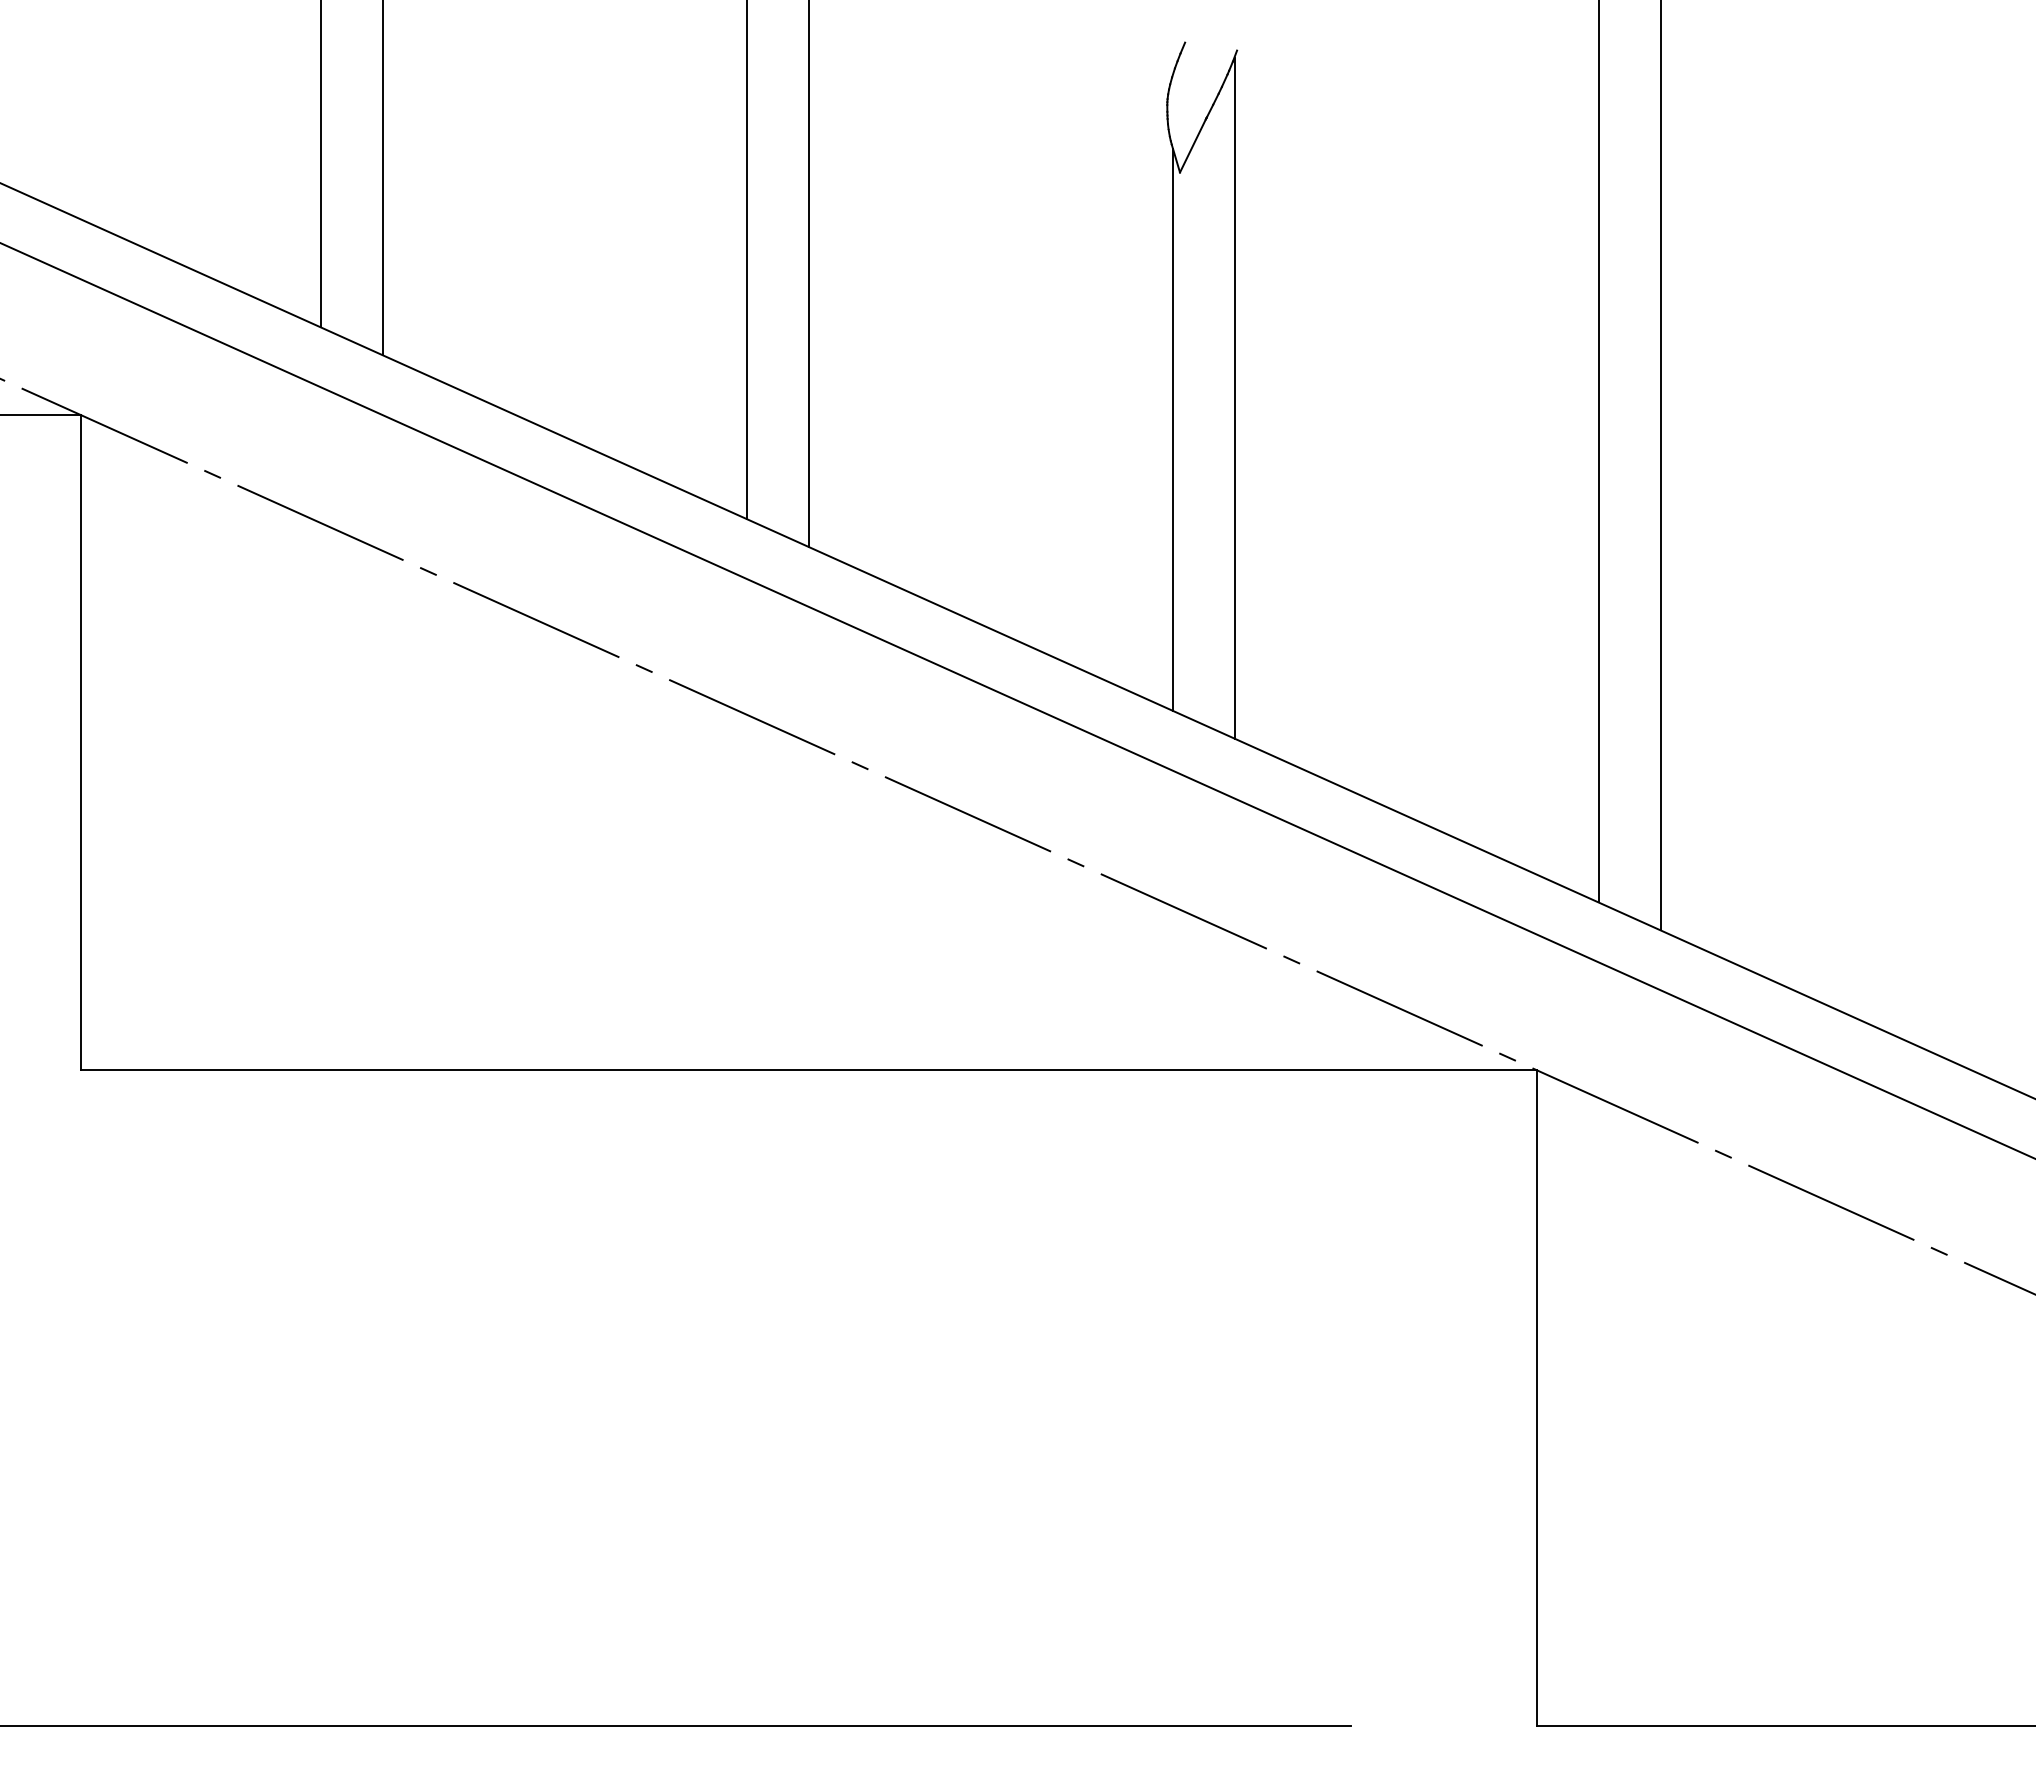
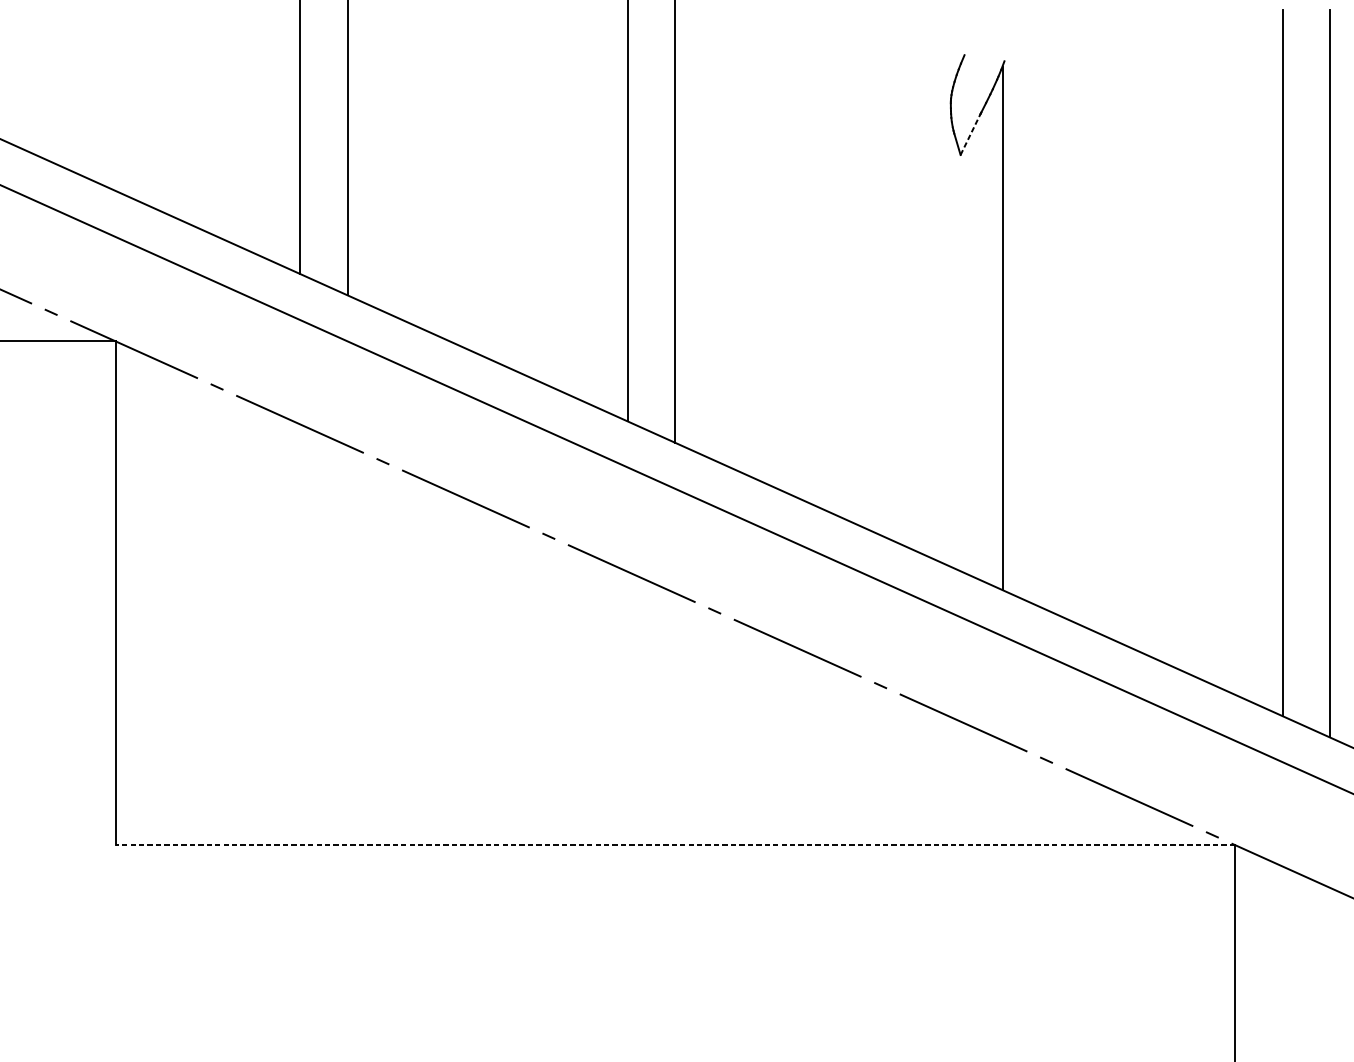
line: (1193, 145) -> (970, 134), solid -> dashed
line: (1172, 429) -> (954, 352), removed
line: (808, 1070) -> (675, 845), solid -> dashed

